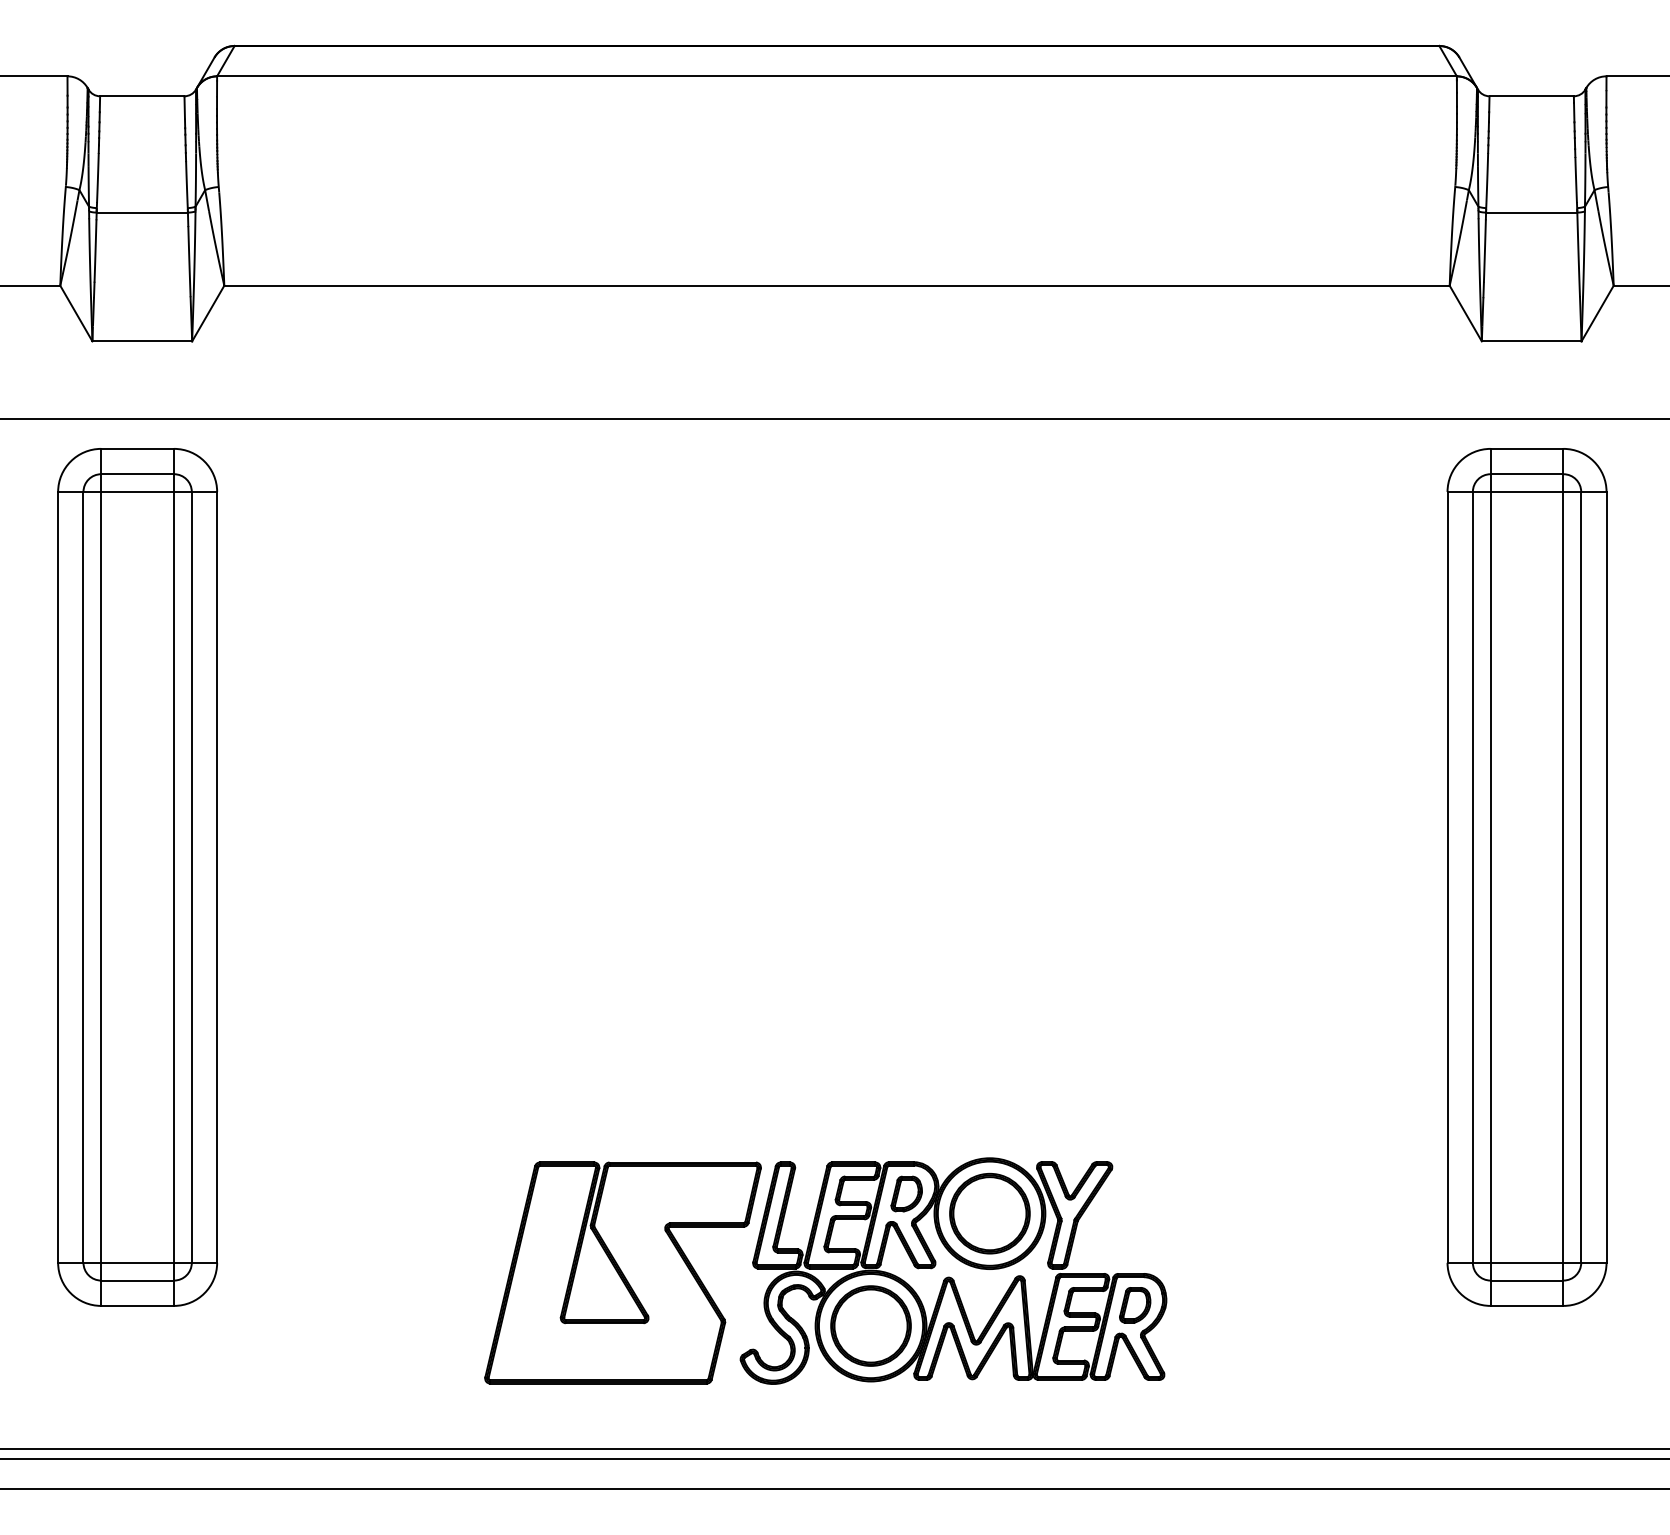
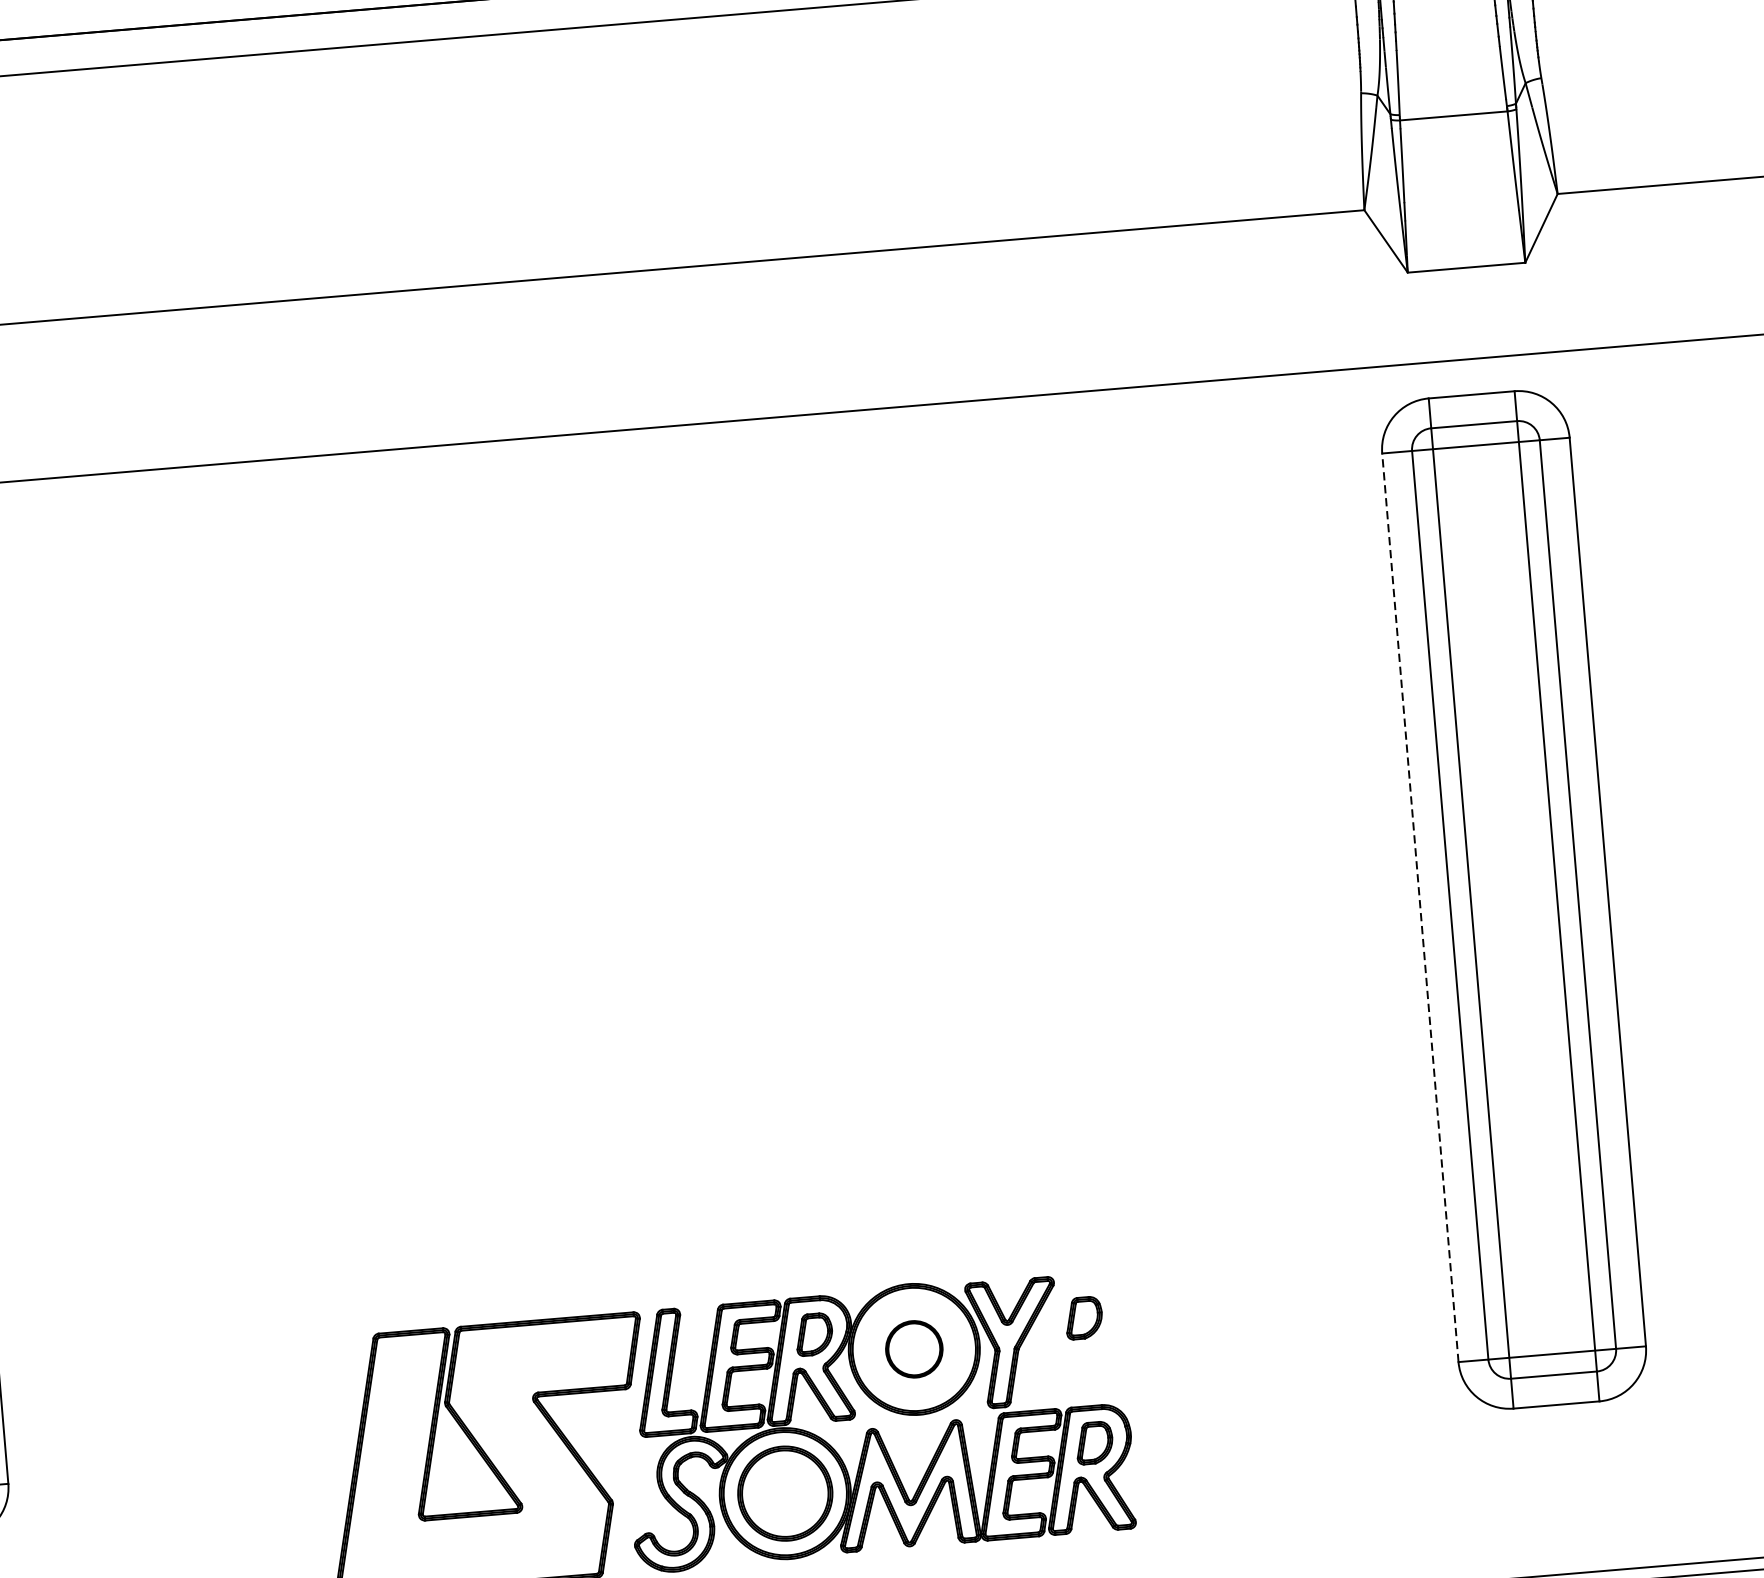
line: (1447, 876) -> (1420, 906), solid -> dashed
part: (1135, 1199) -> (1084, 1318), added
part: (989, 1213) -> (913, 1349), size x0.6

